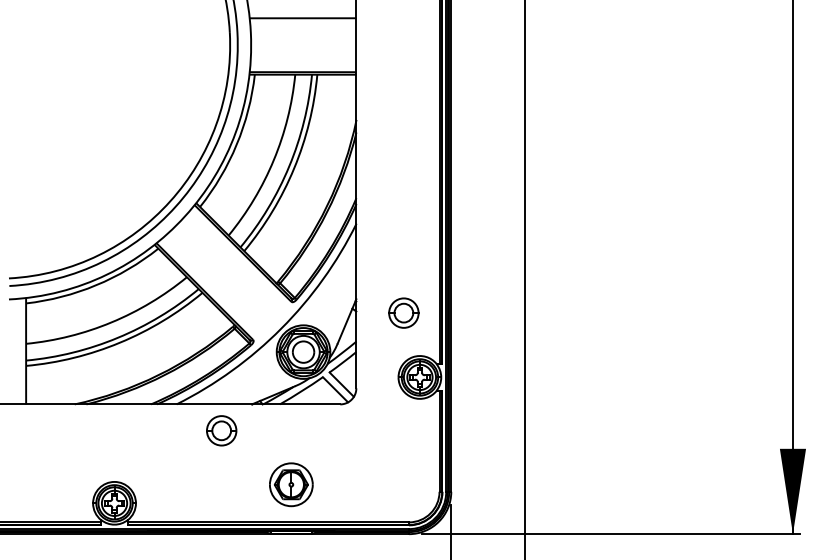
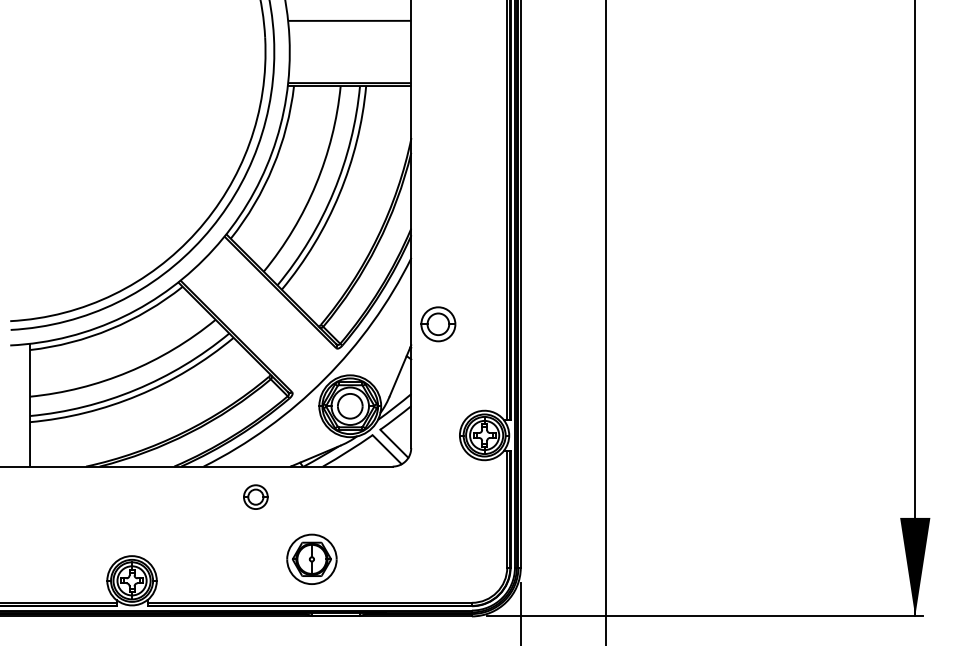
part: (403, 312) -> (437, 323), moved
part: (221, 430) -> (255, 496), size x0.7
part: (291, 484) -> (312, 559), moved

